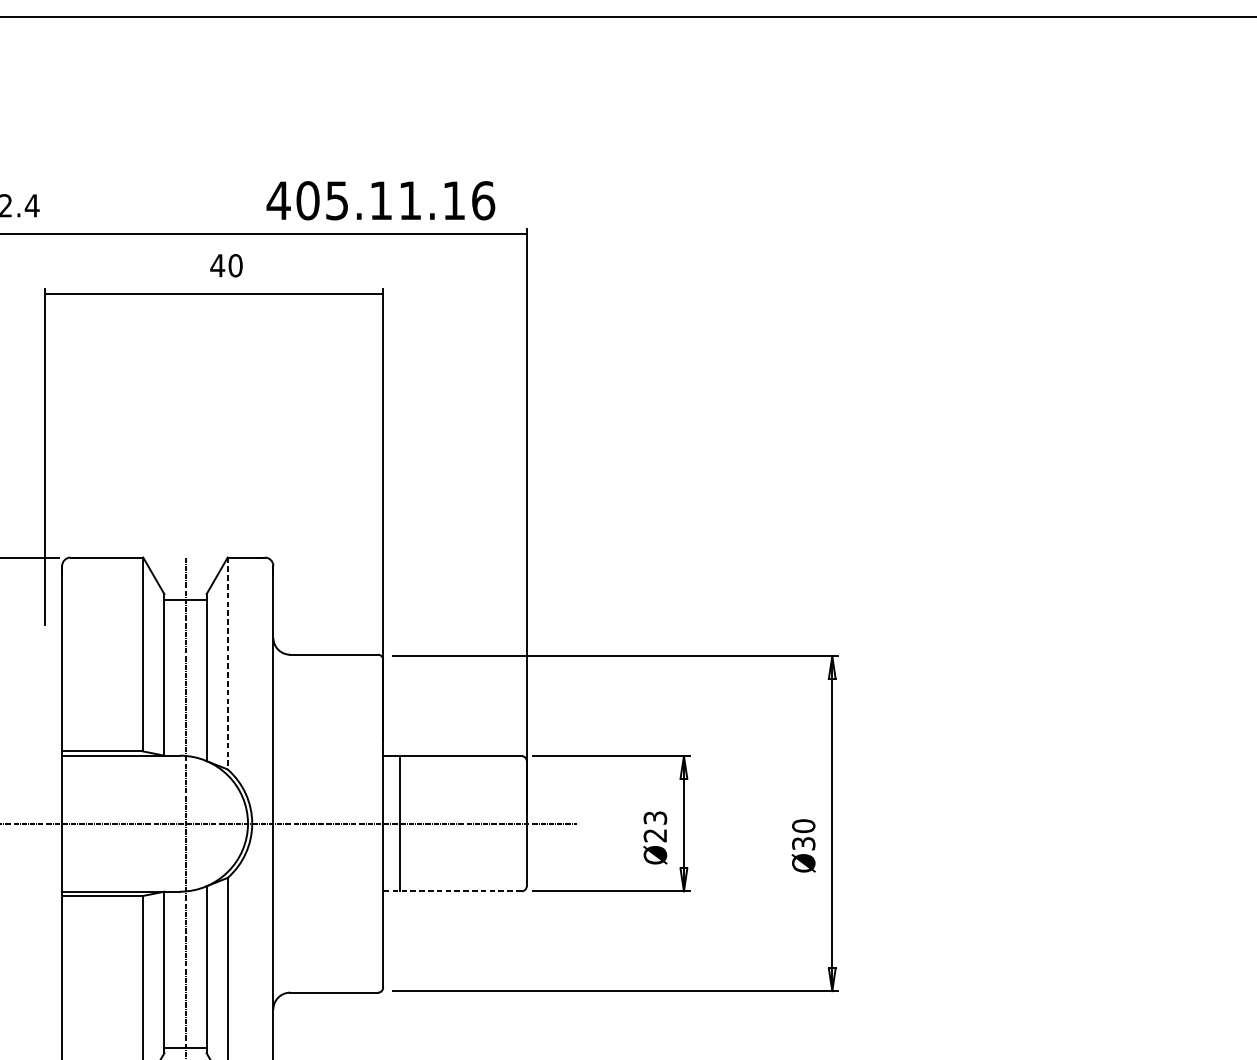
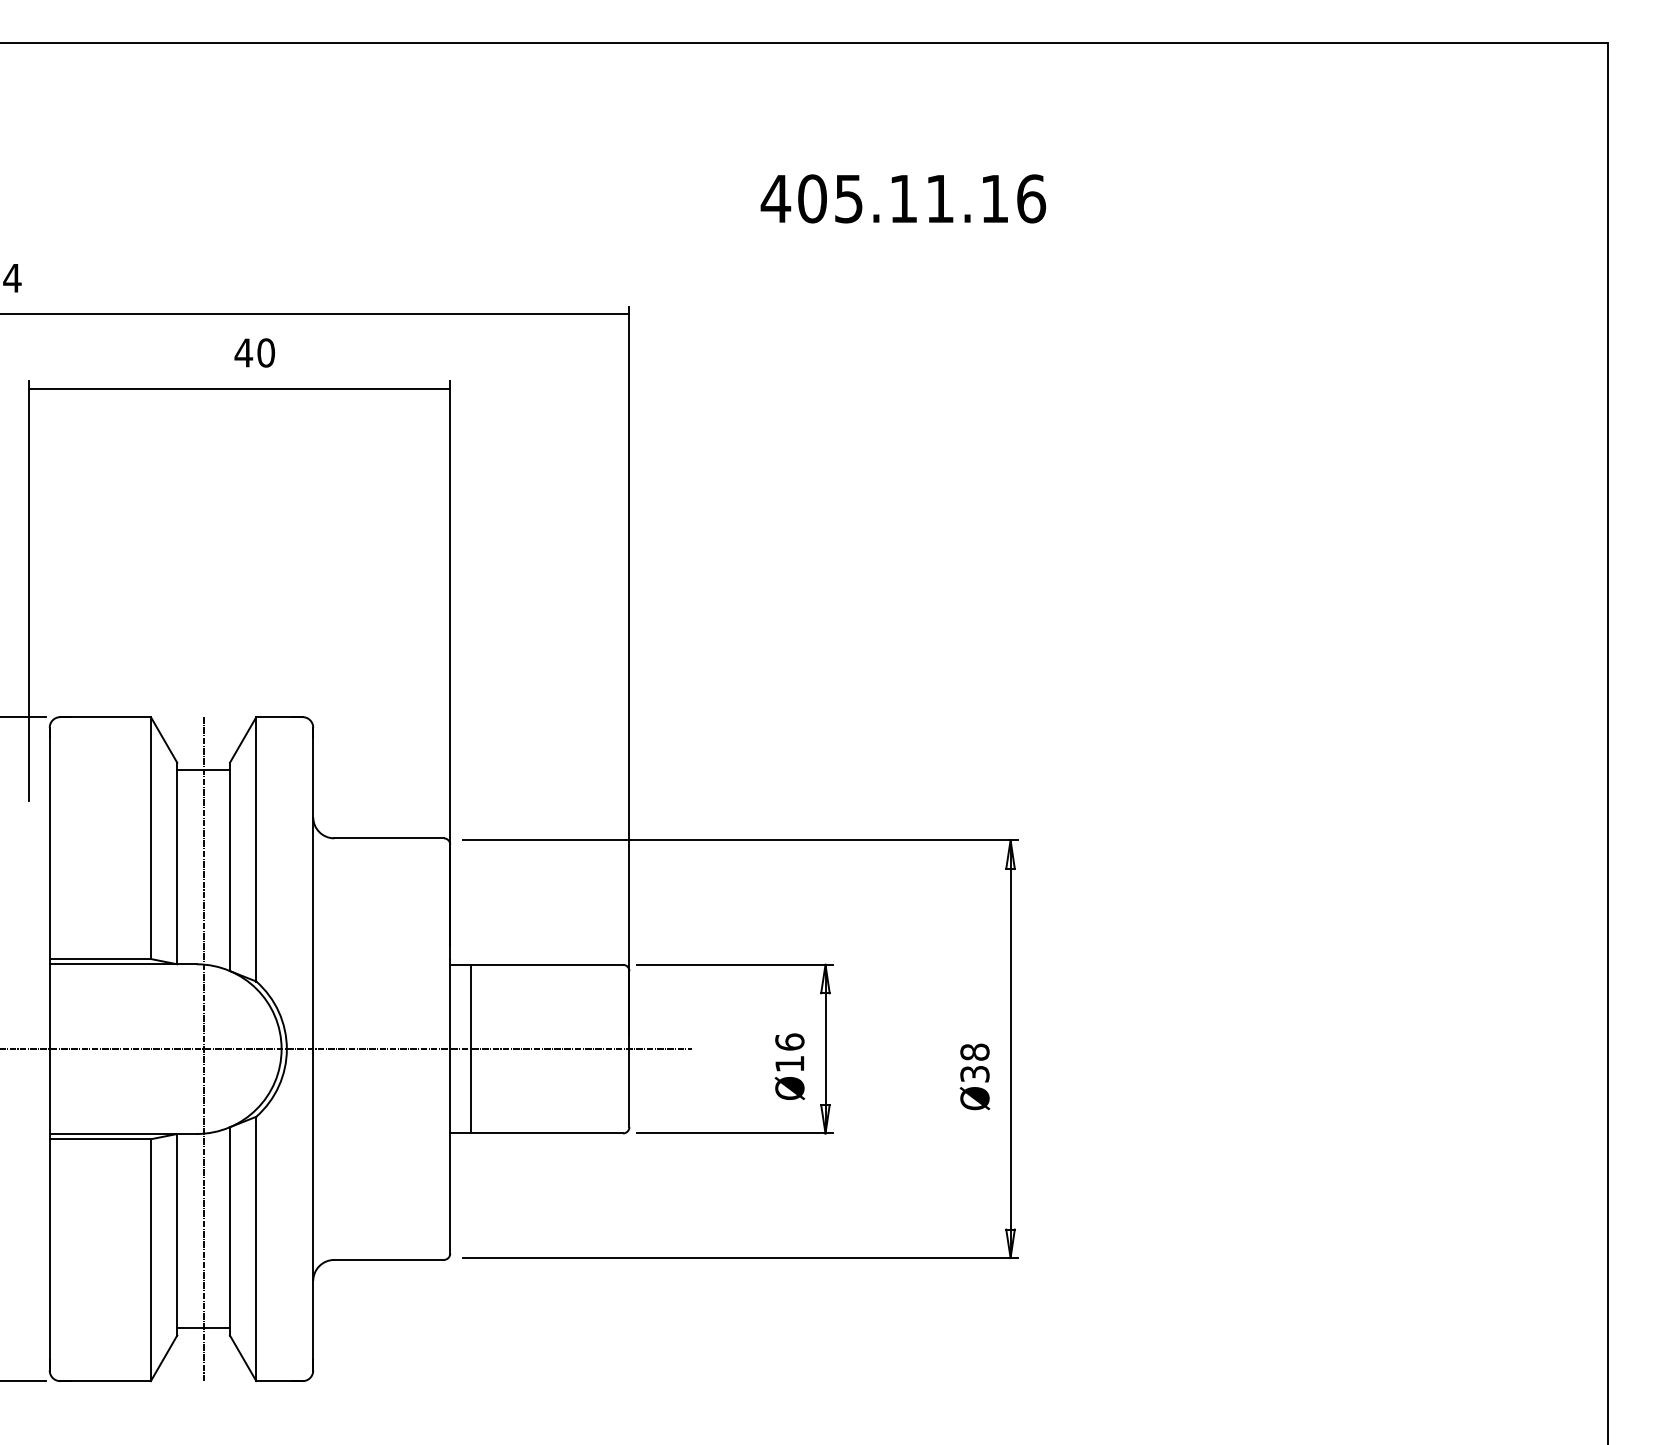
text: (380, 200) -> (903, 198), moved
line: (227, 663) -> (256, 849), dashed -> solid
text: (804, 825) -> (975, 1051), Ø30 -> Ø38
text: (655, 826) -> (789, 1052), Ø23 -> Ø16
line: (452, 891) -> (536, 1133), dashed -> solid

